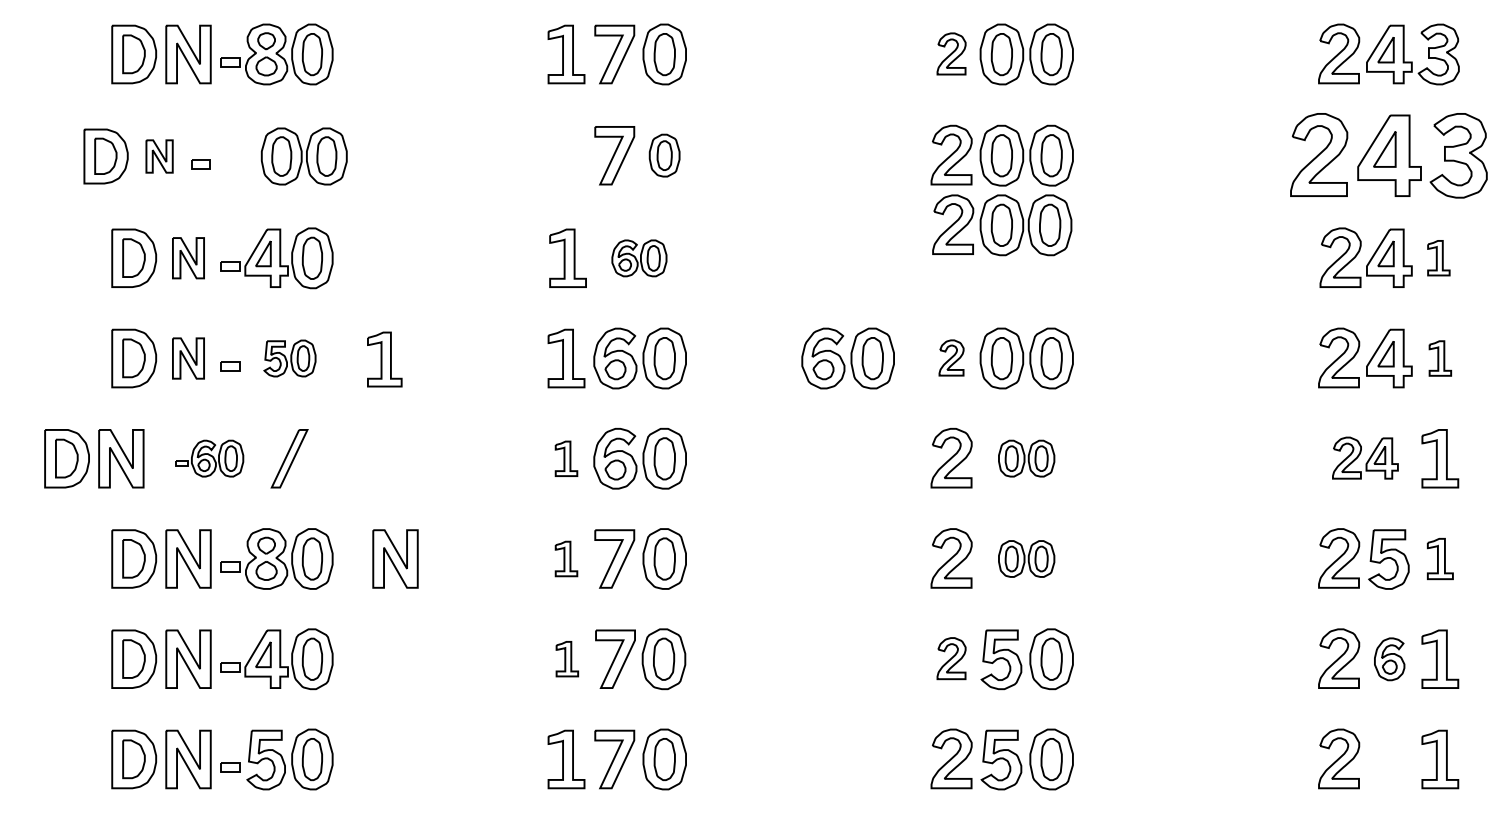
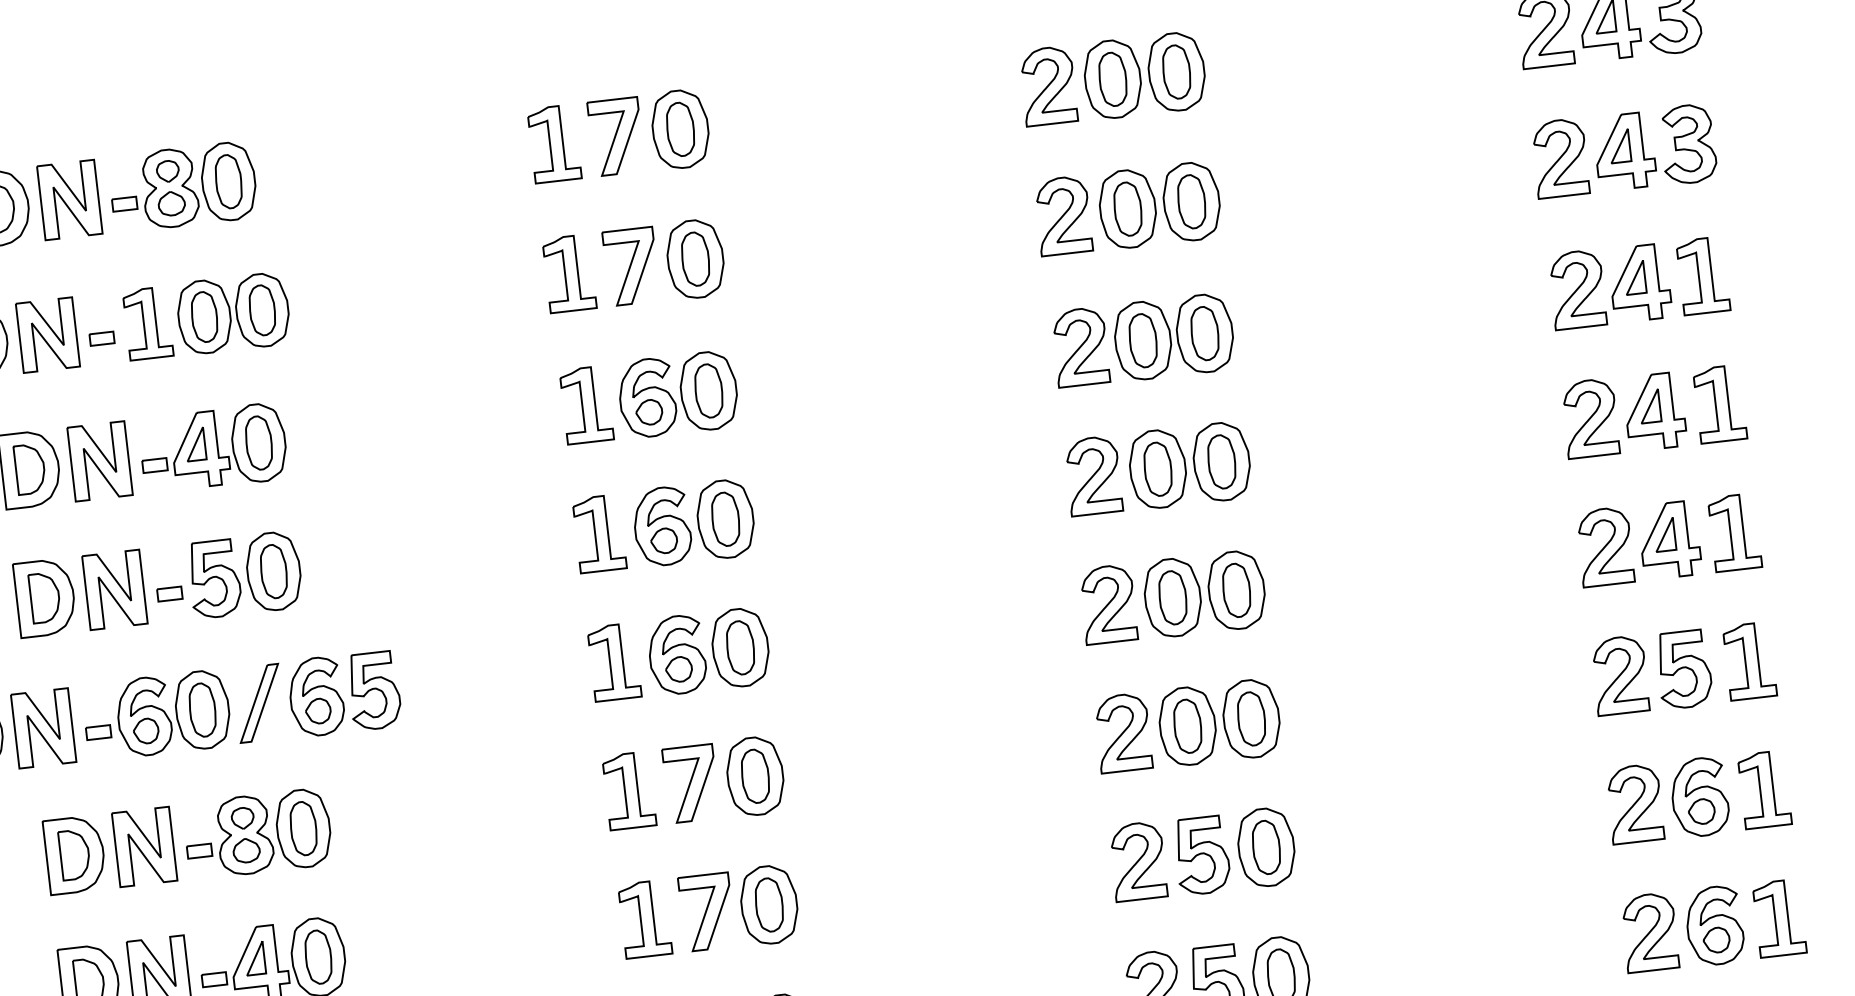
part: (951, 53) -> (1048, 85), size x1.43
part: (566, 155) -> (569, 273), added
part: (664, 155) -> (695, 258), size x1.43
part: (1388, 155) -> (1623, 151), size x0.71
part: (159, 156) -> (47, 335), size x1.67
part: (1002, 225) -> (1143, 340), moved
part: (188, 257) -> (99, 460), size x1.43
part: (1438, 257) -> (1702, 274), size x1.67
part: (639, 258) -> (678, 394), size x1.67
part: (951, 357) -> (1093, 475), size x1.67
part: (188, 358) -> (114, 589), size x1.43
part: (289, 358) -> (244, 574), size x1.67
part: (847, 358) -> (959, 492), removed
part: (1440, 358) -> (1720, 404), size x1.67
part: (384, 359) -> (147, 323), moved
part: (1365, 457) -> (1638, 542), size x1.43
part: (209, 458) -> (156, 714), size x1.67
part: (355, 458) -> (343, 693), added
part: (566, 458) -> (614, 662), size x1.67
part: (1026, 458) -> (1204, 593), size x1.67
part: (395, 558) -> (410, 815), removed
part: (566, 558) -> (629, 790), size x1.67
part: (1026, 558) -> (1219, 721), size x1.67
part: (1440, 558) -> (1750, 660), size x1.43
part: (567, 658) -> (645, 918), size x1.67
part: (951, 658) -> (1137, 861), size x1.43
part: (1389, 659) -> (1699, 797), size x1.43
part: (1389, 759) -> (1714, 925), added

